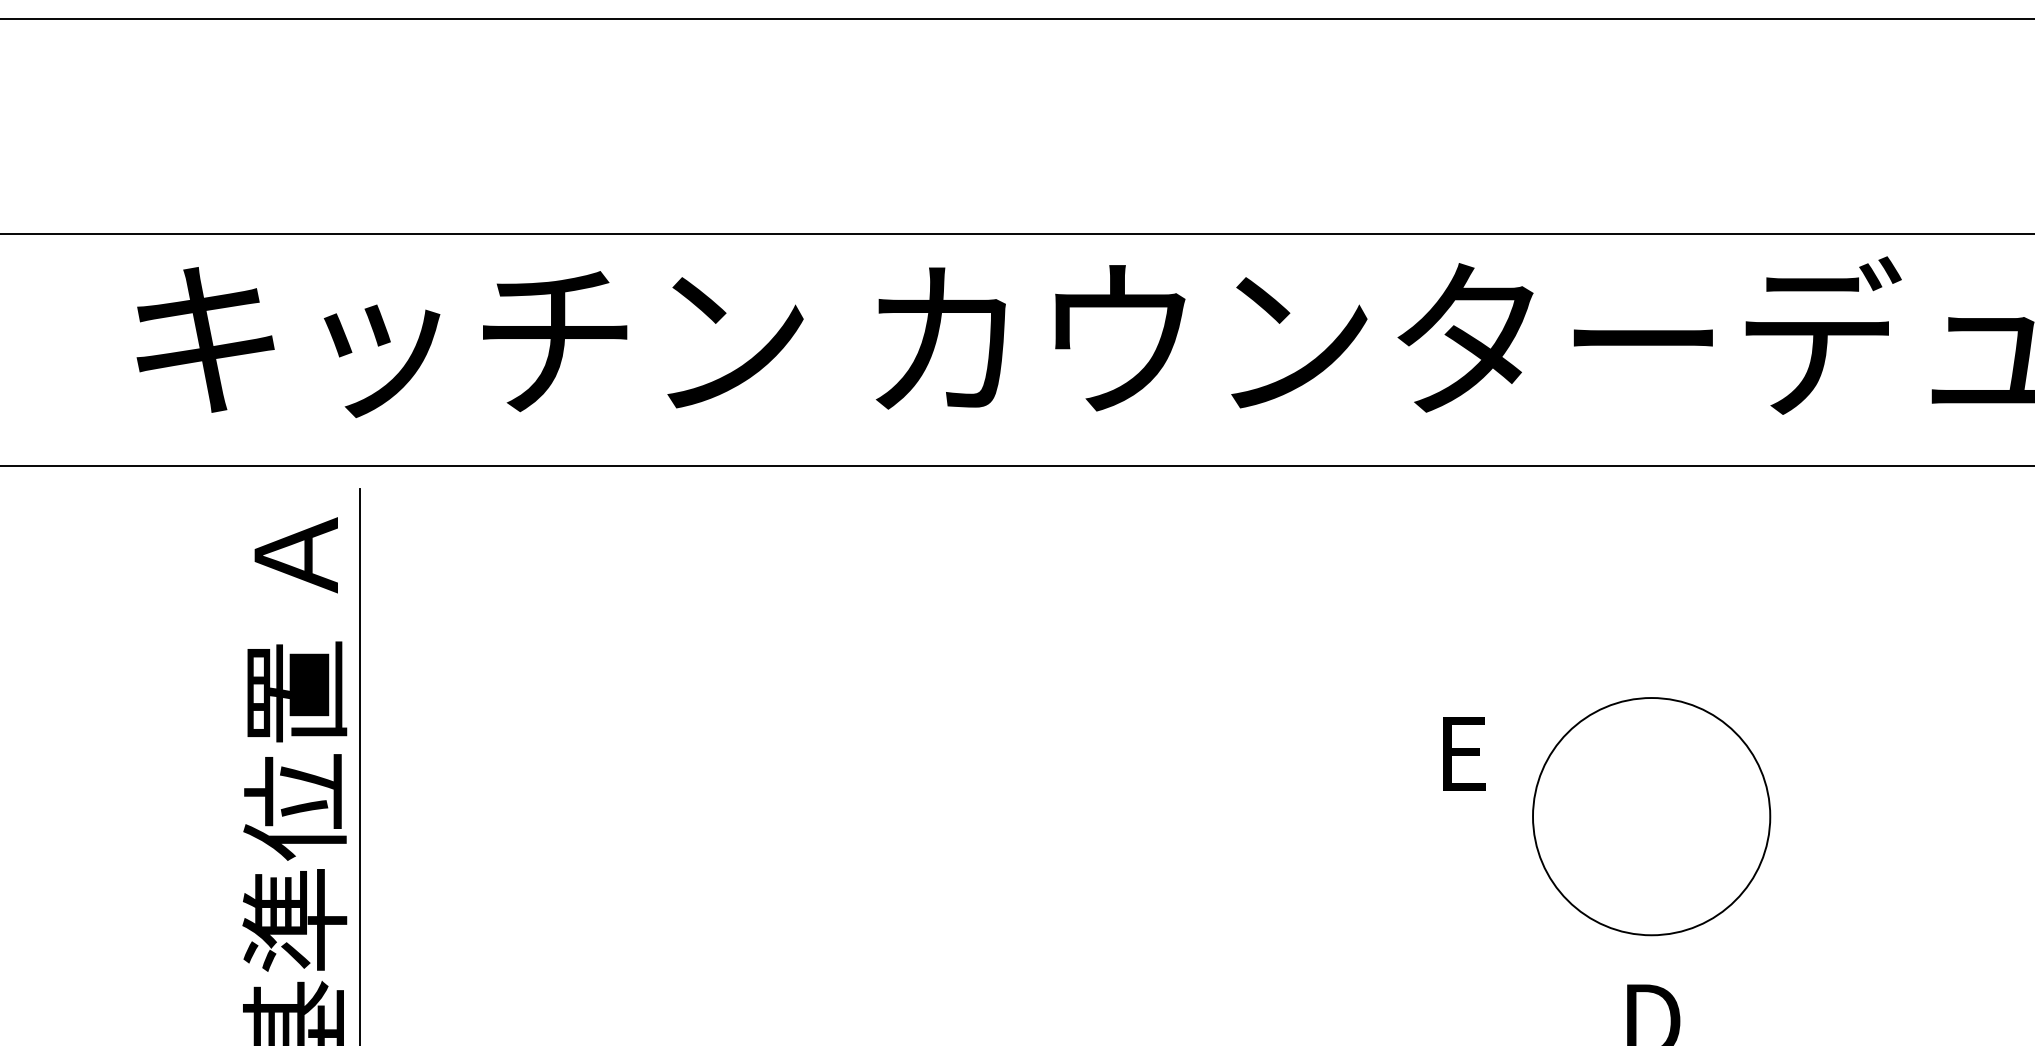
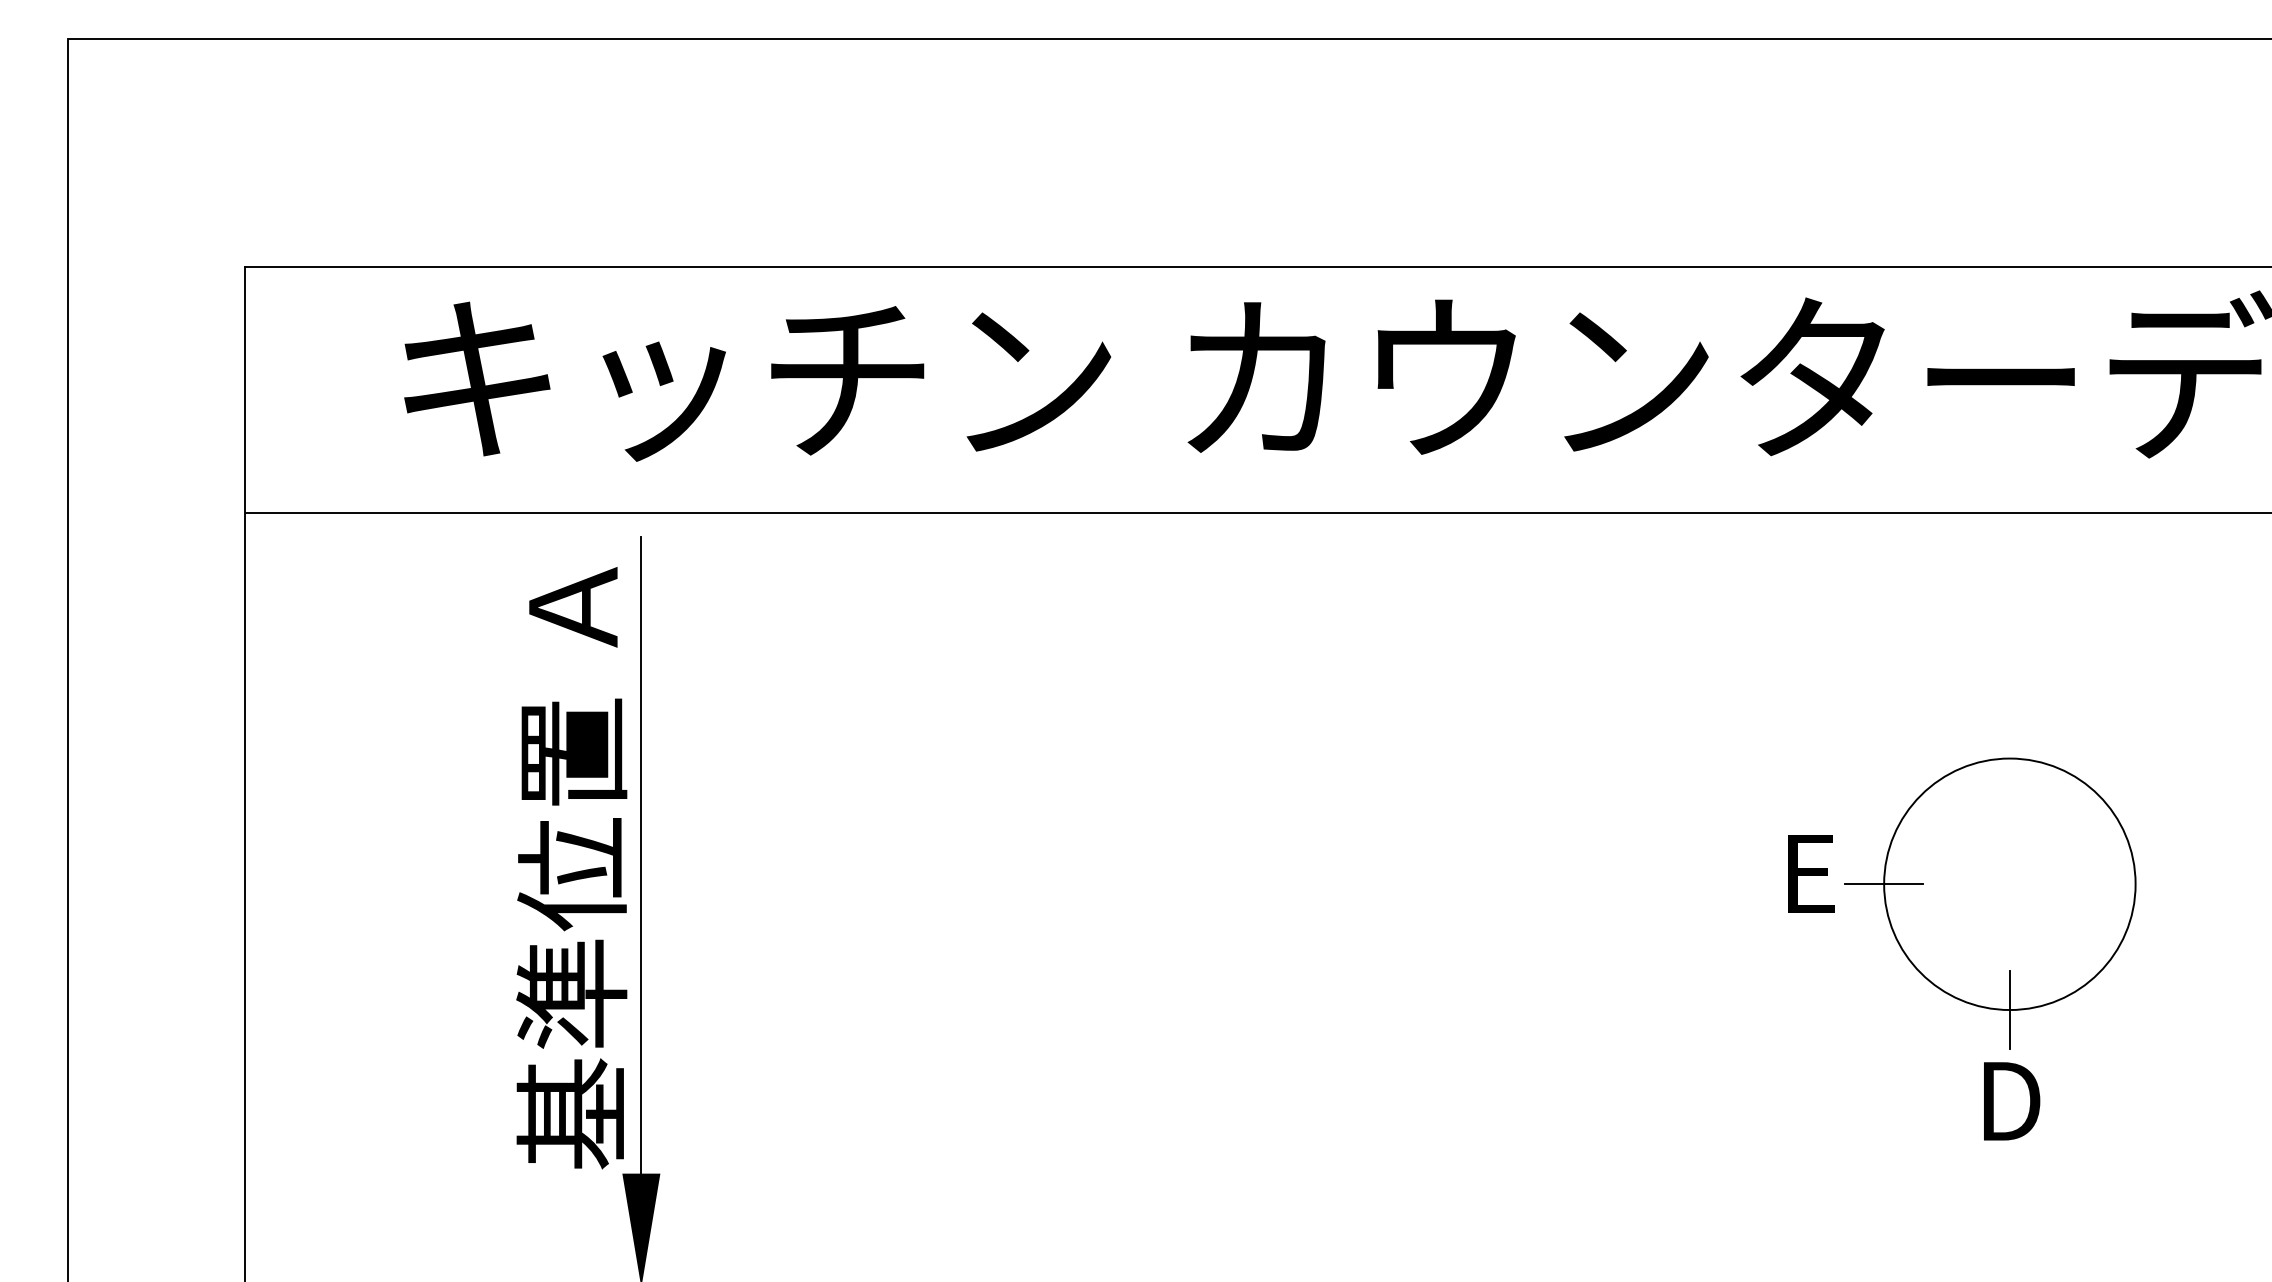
text: (1464, 753) -> (1811, 873), moved
line: (1533, 816) -> (1884, 884), added
line: (1651, 934) -> (2009, 1009), added

